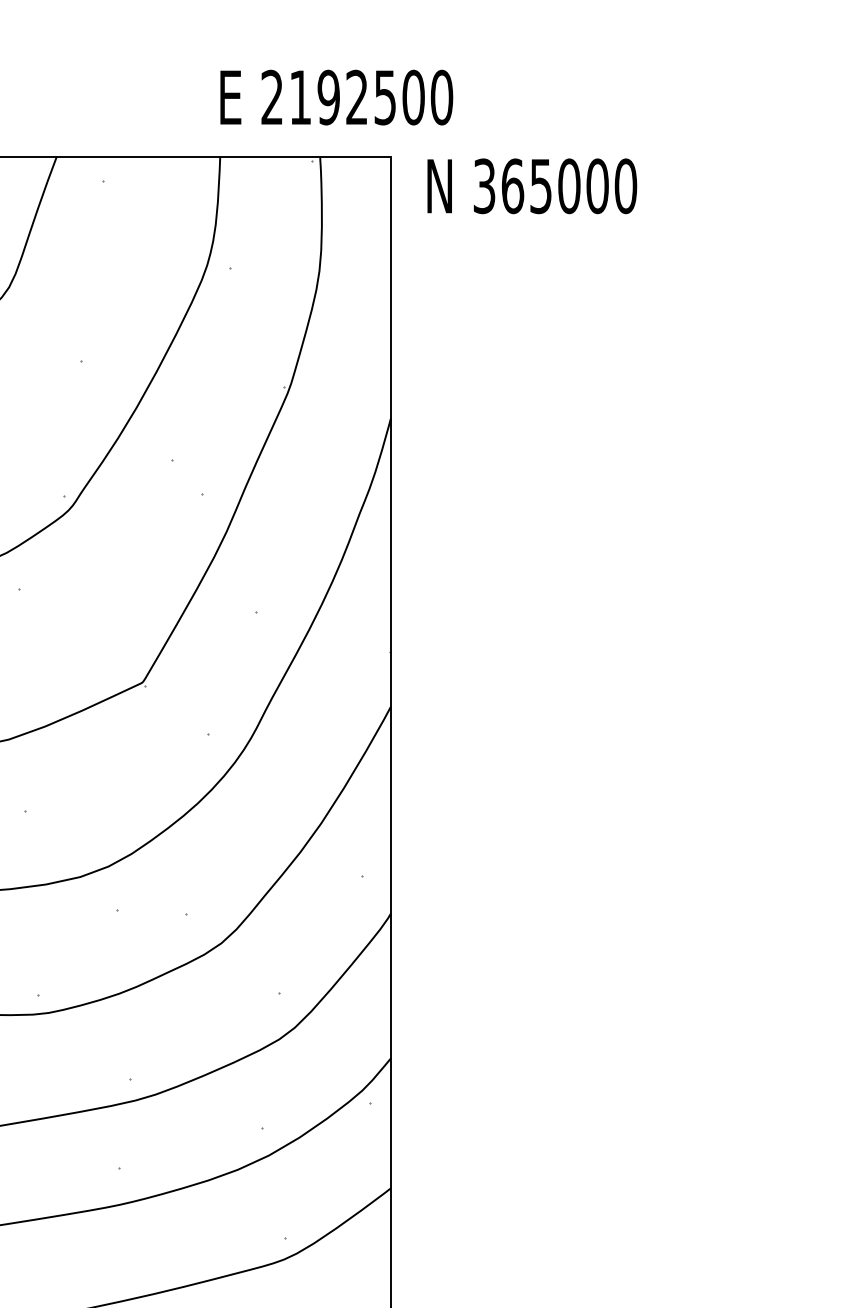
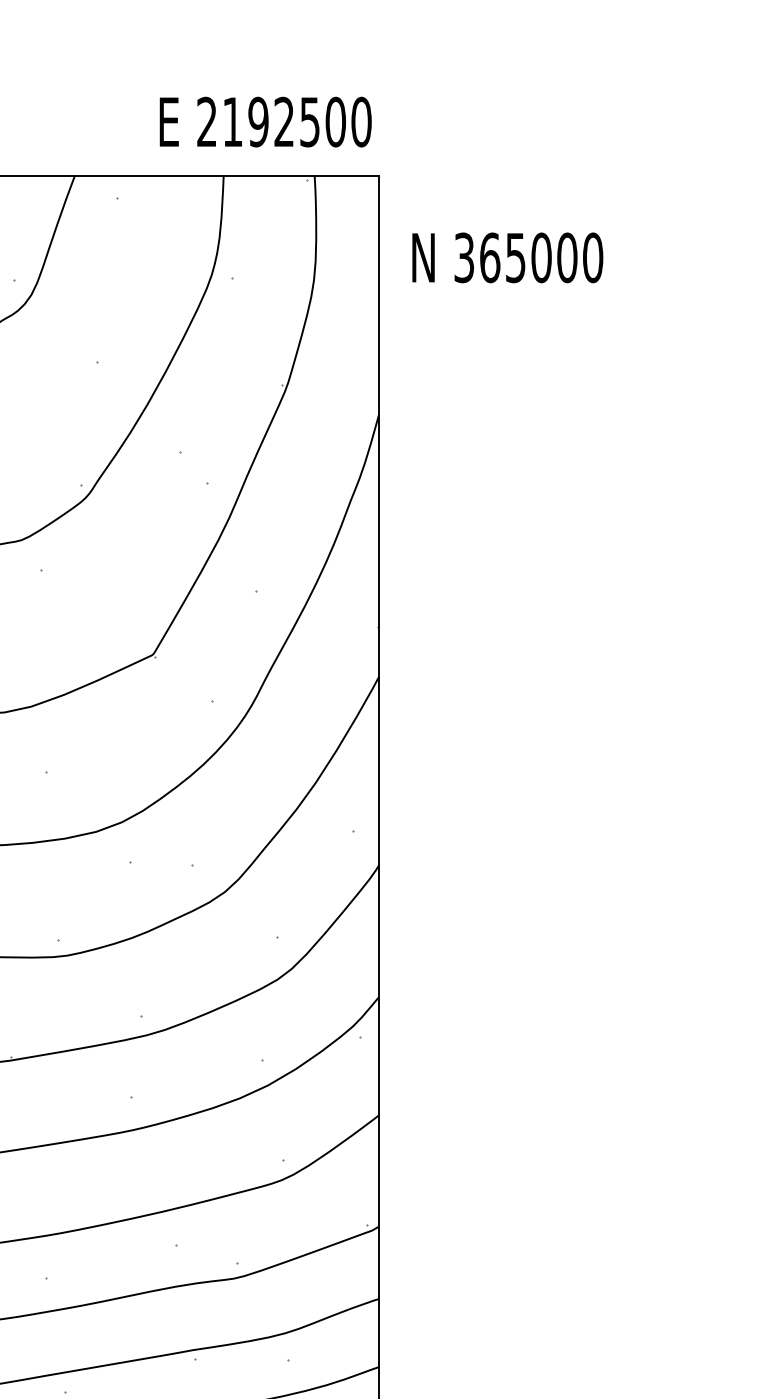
text: (336, 96) -> (265, 121), moved
text: (531, 185) -> (507, 257), moved

